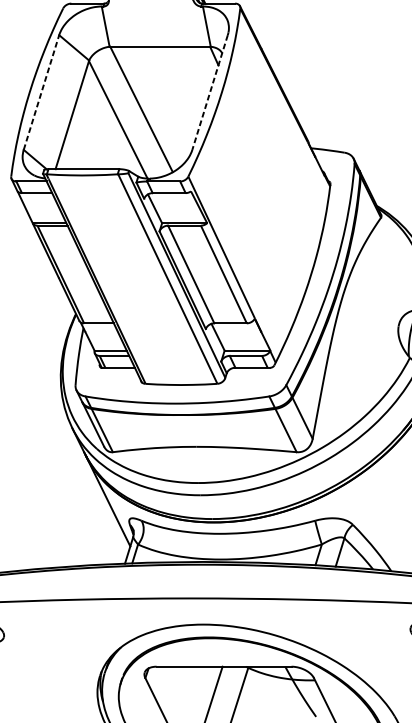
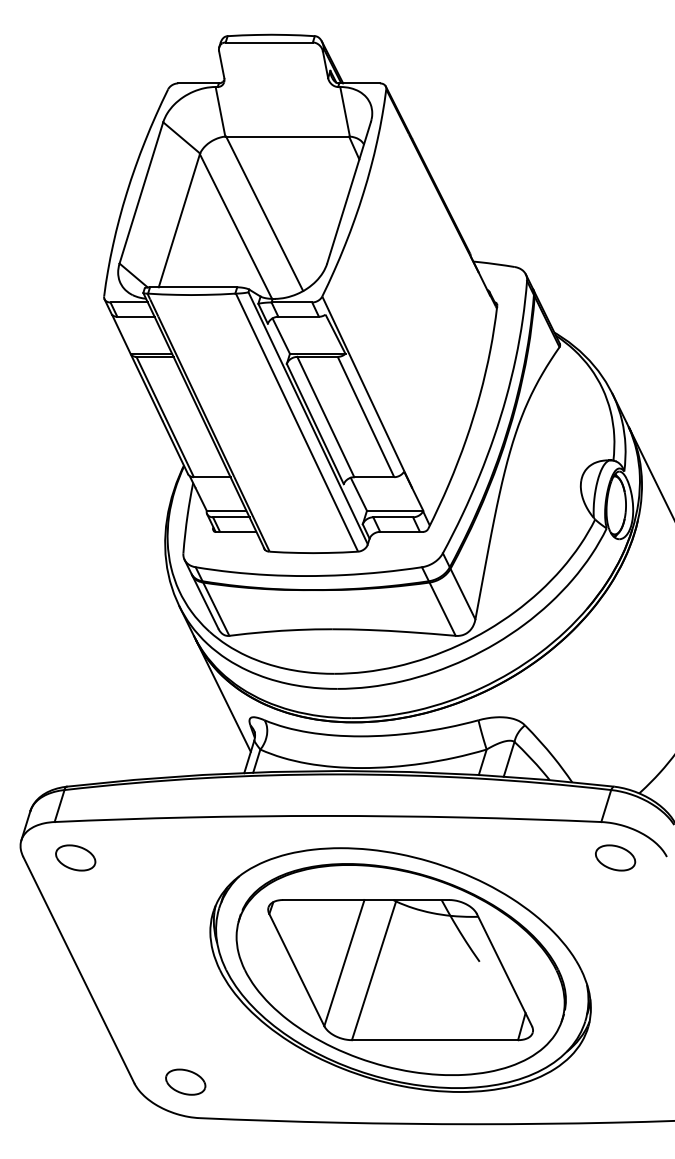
line: (41, 92) -> (141, 192), dashed -> solid
line: (210, 92) -> (349, 192), dashed -> solid

